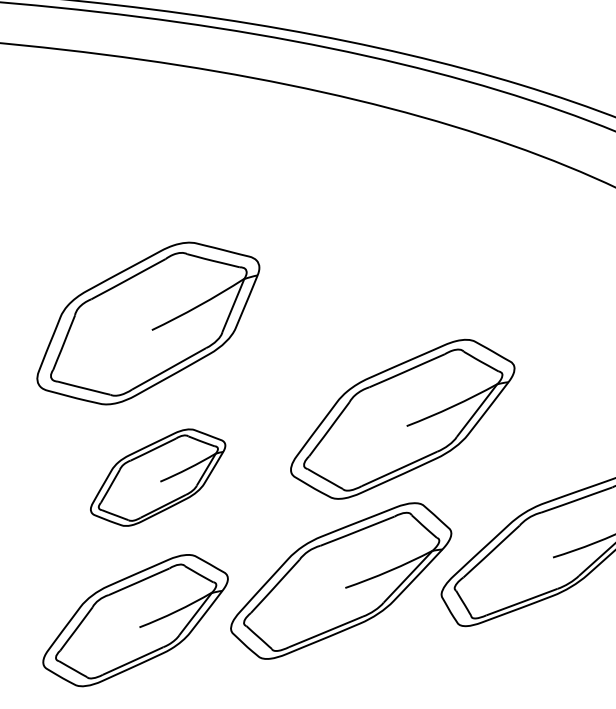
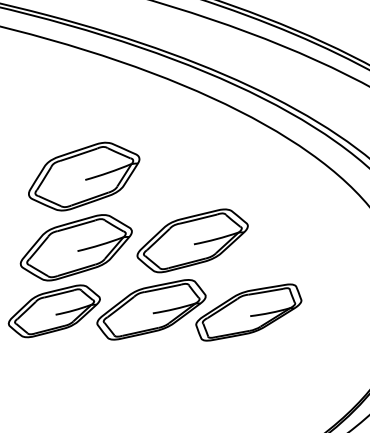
part: (156, 477) -> (75, 247), size x1.67

